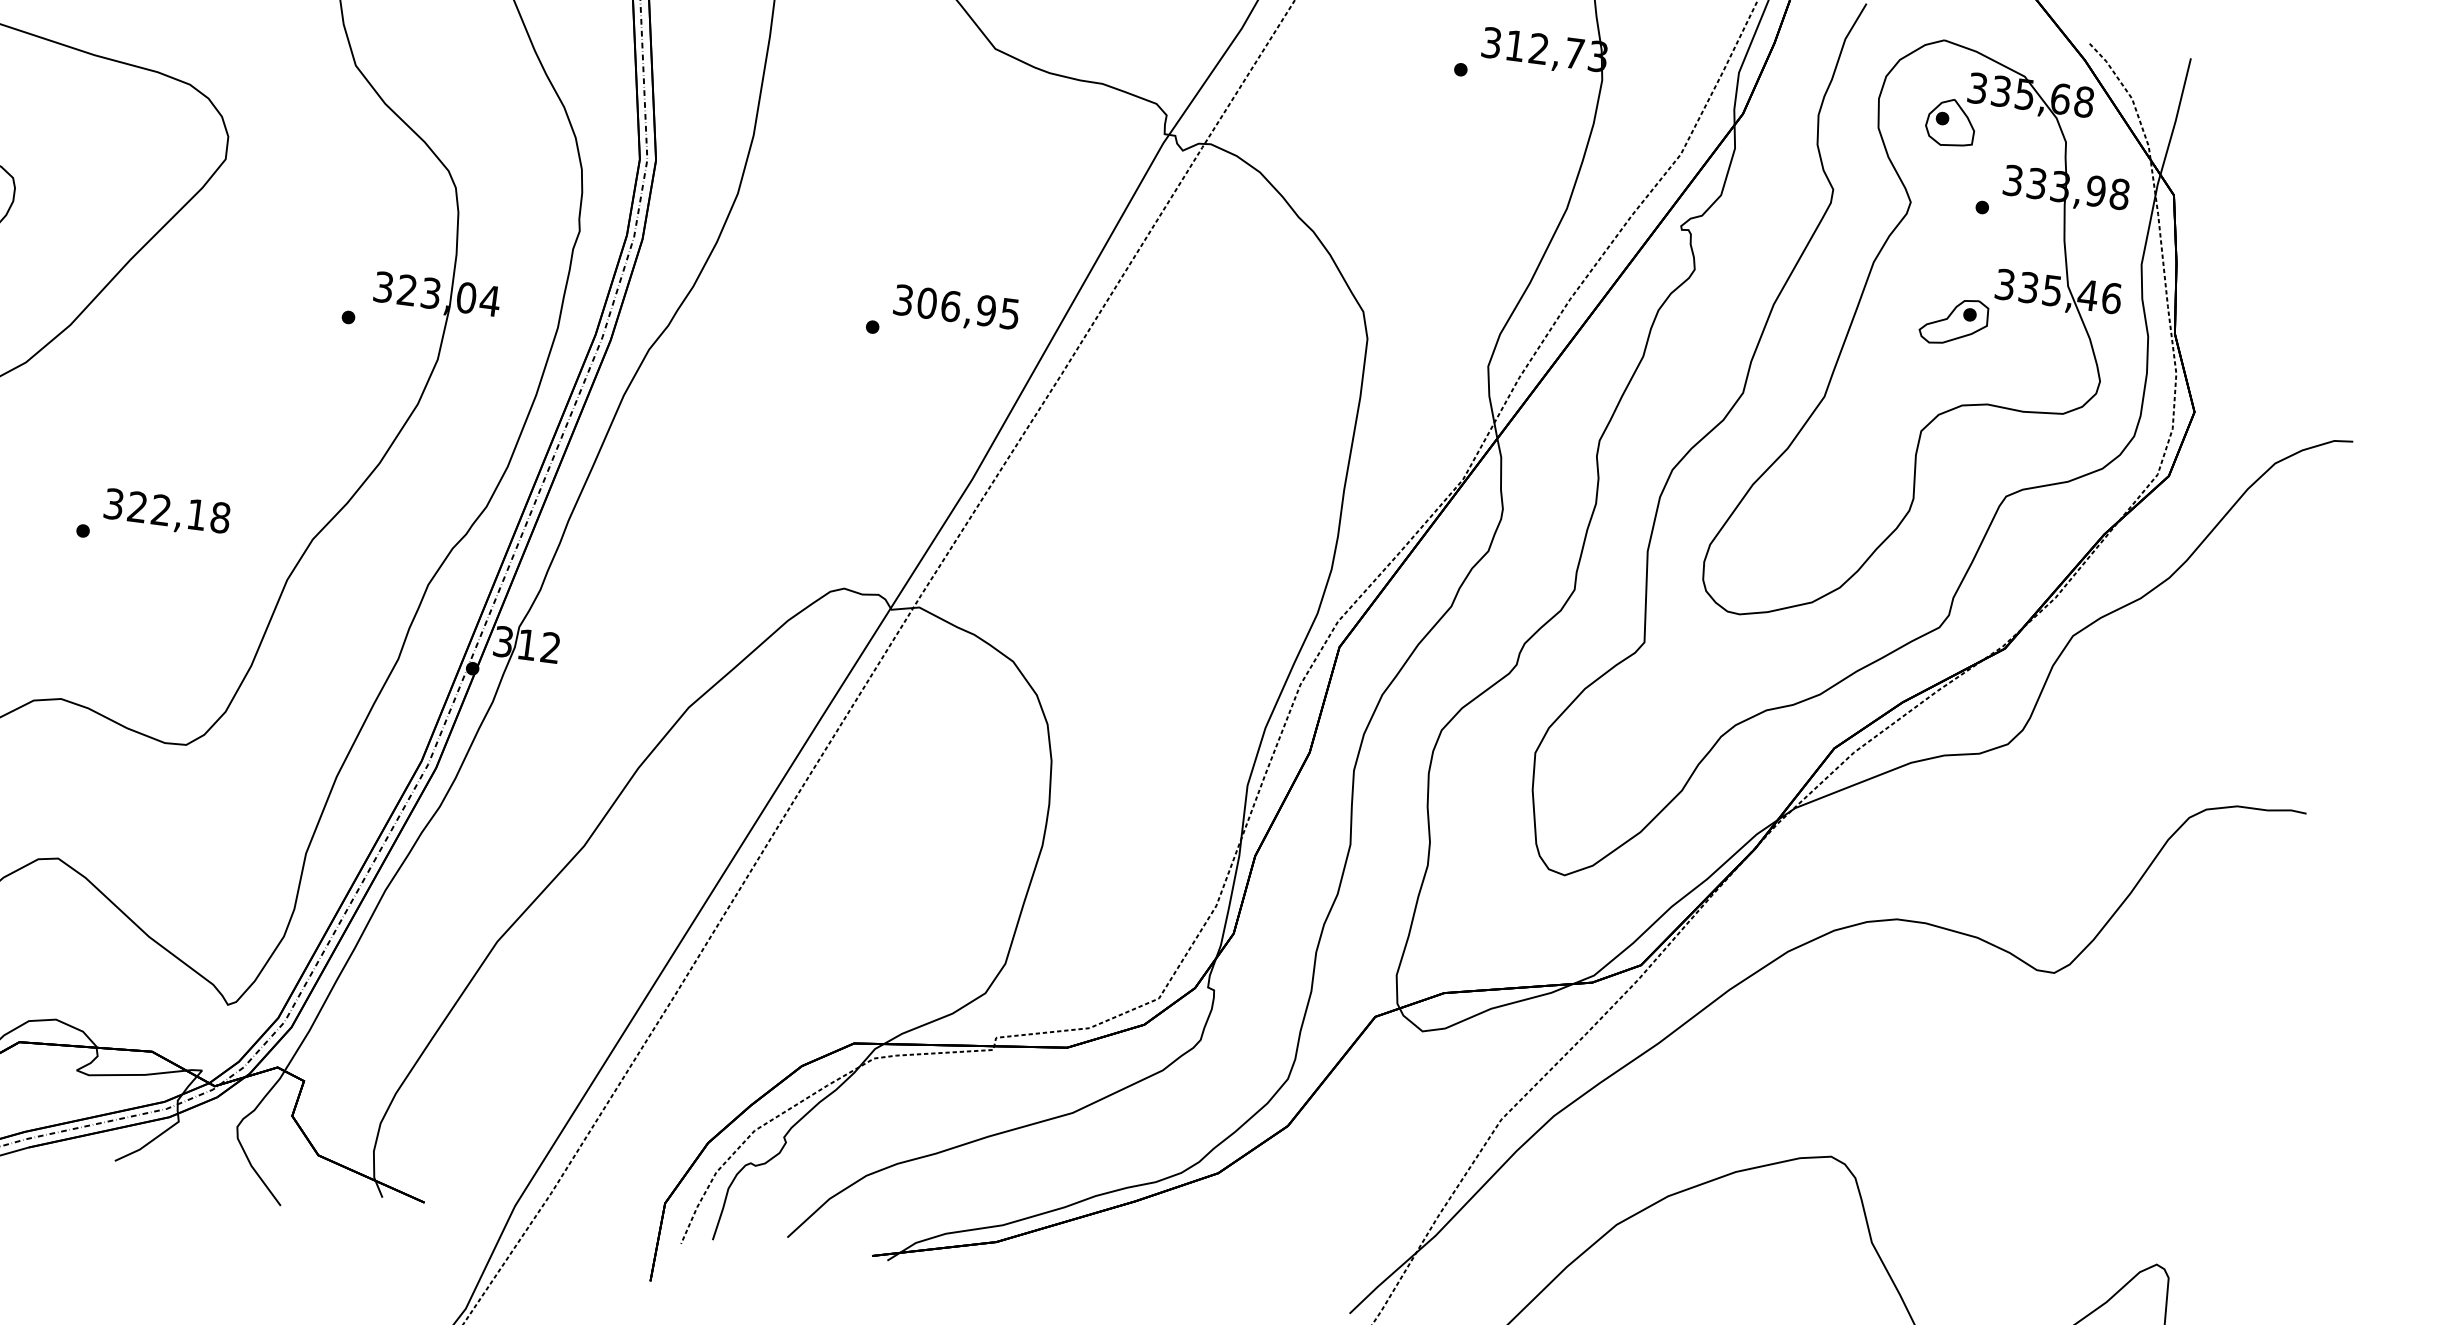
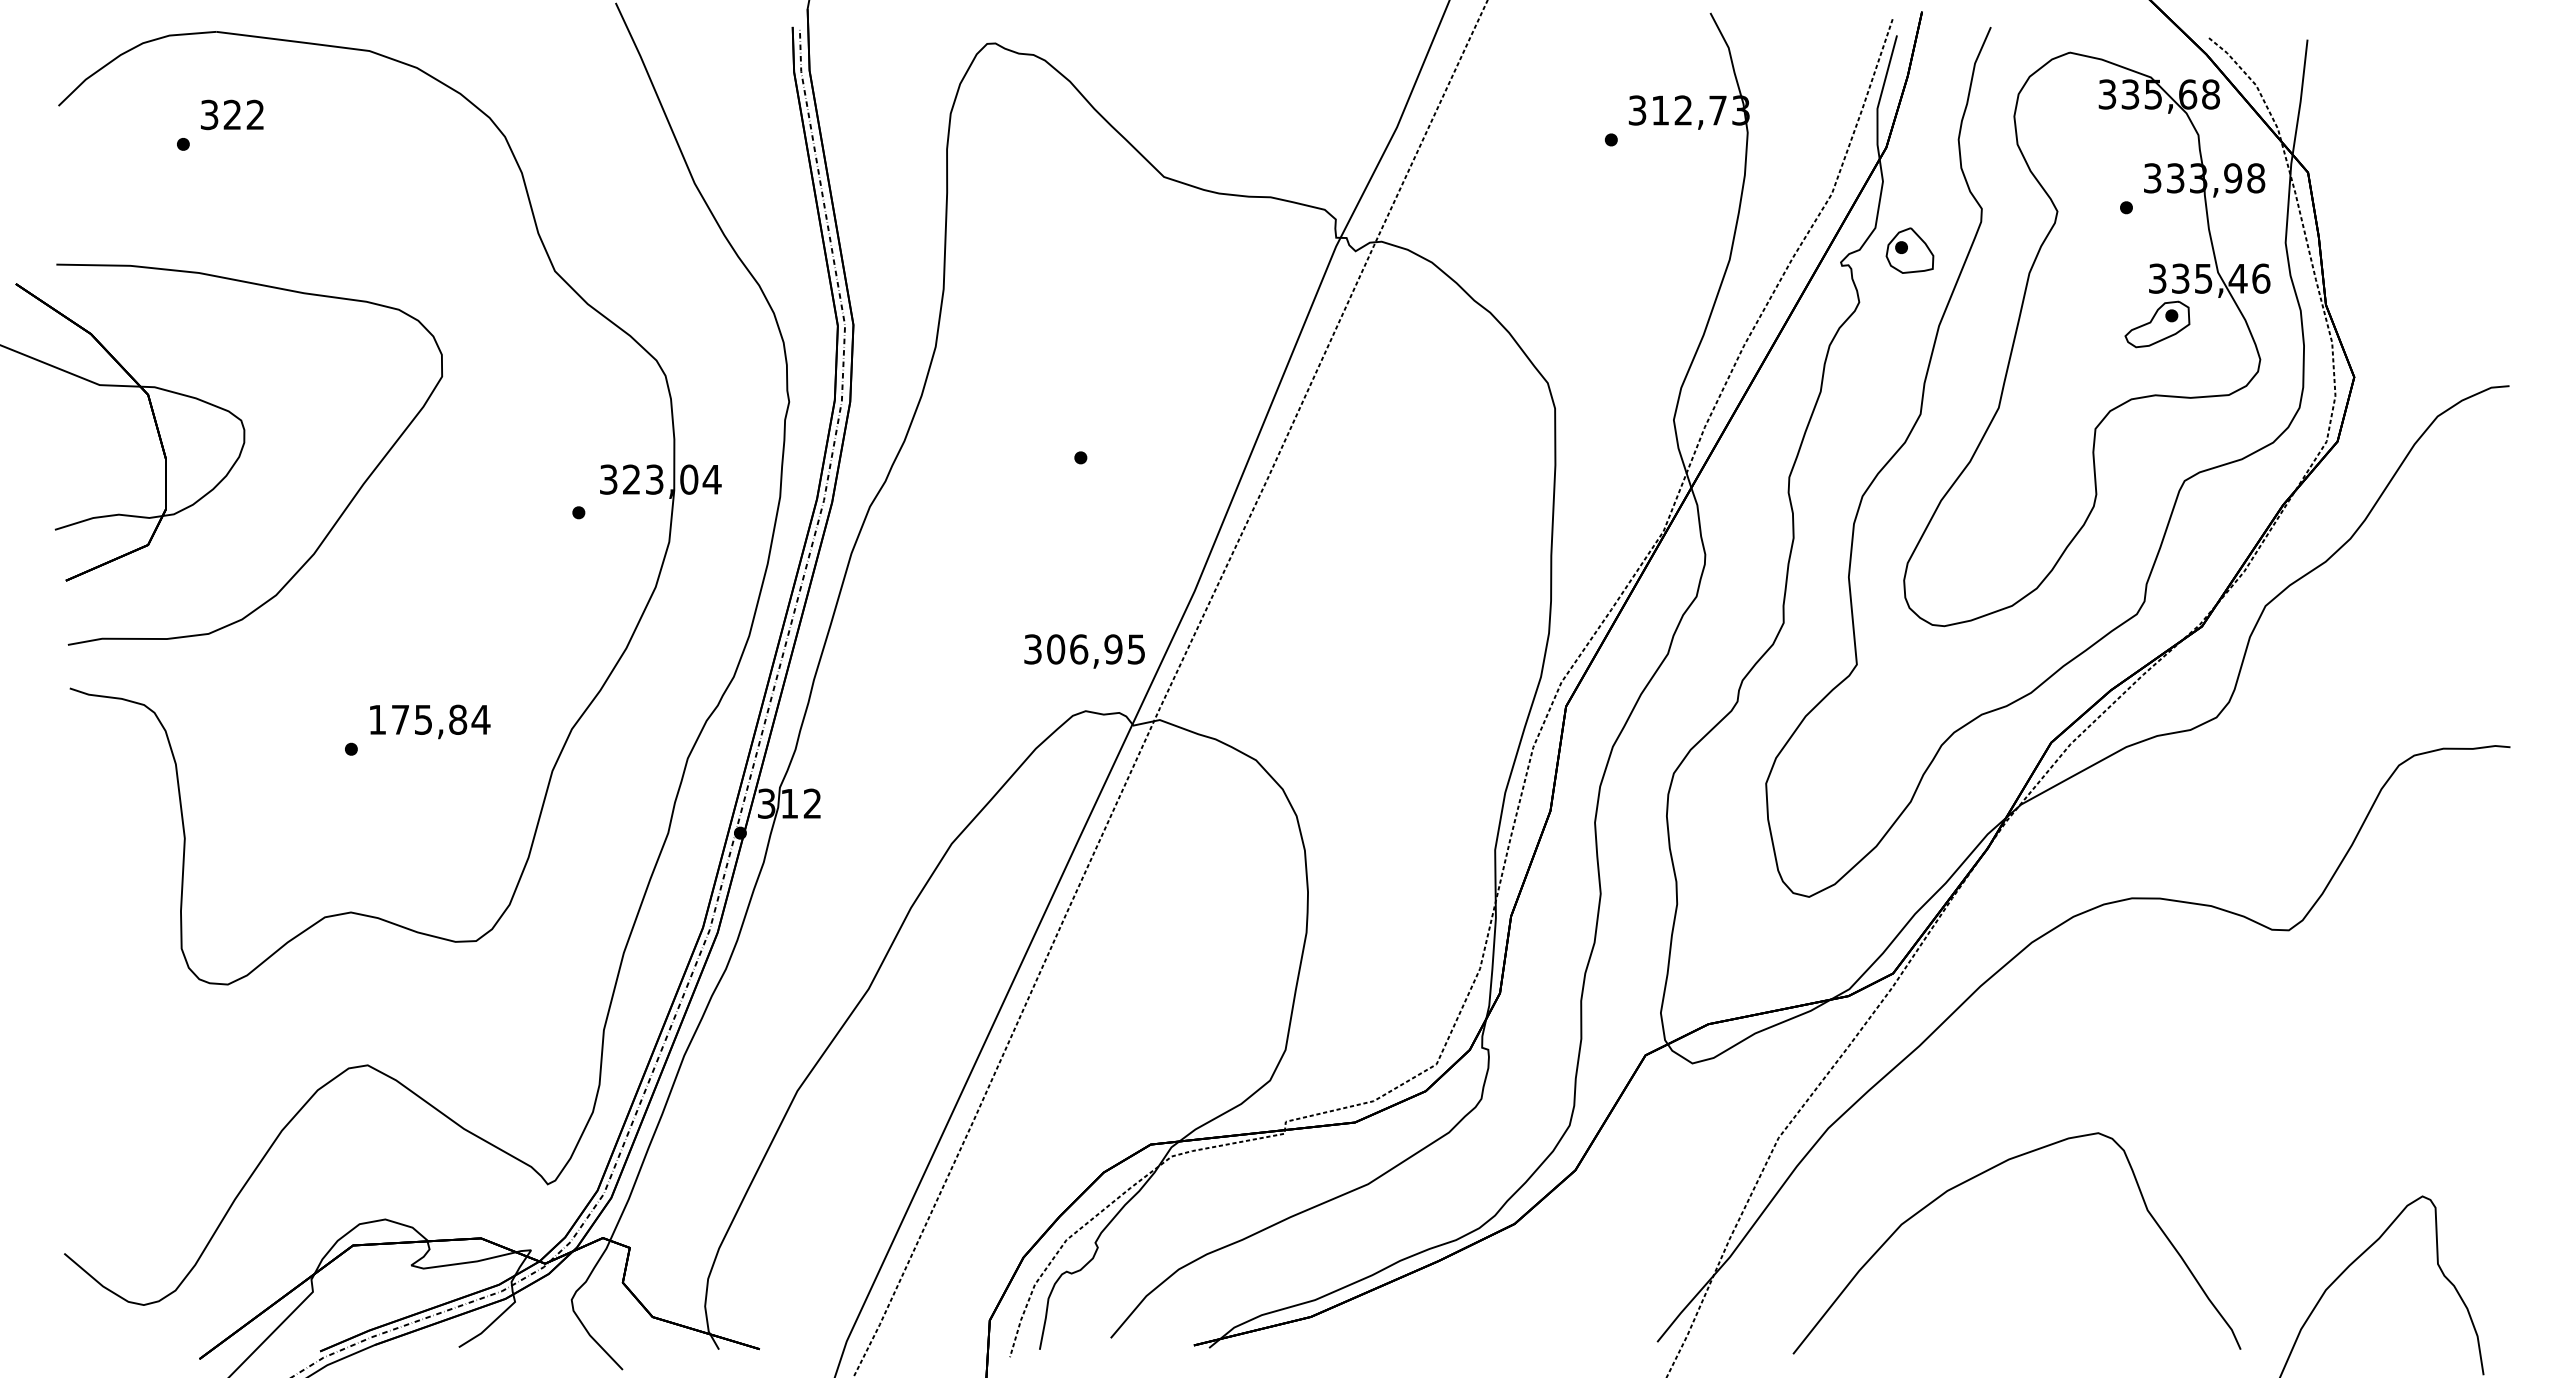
part: (1950, 122) -> (1909, 250), moved
text: (956, 309) -> (1084, 651), moved
part: (1954, 321) -> (2157, 324), moved
text: (167, 510) -> (429, 719), 322,18 -> 175,84

